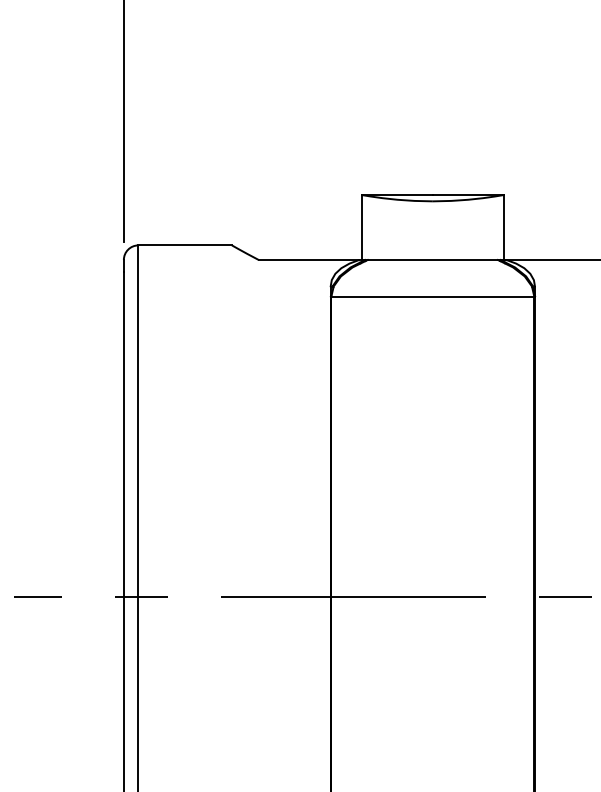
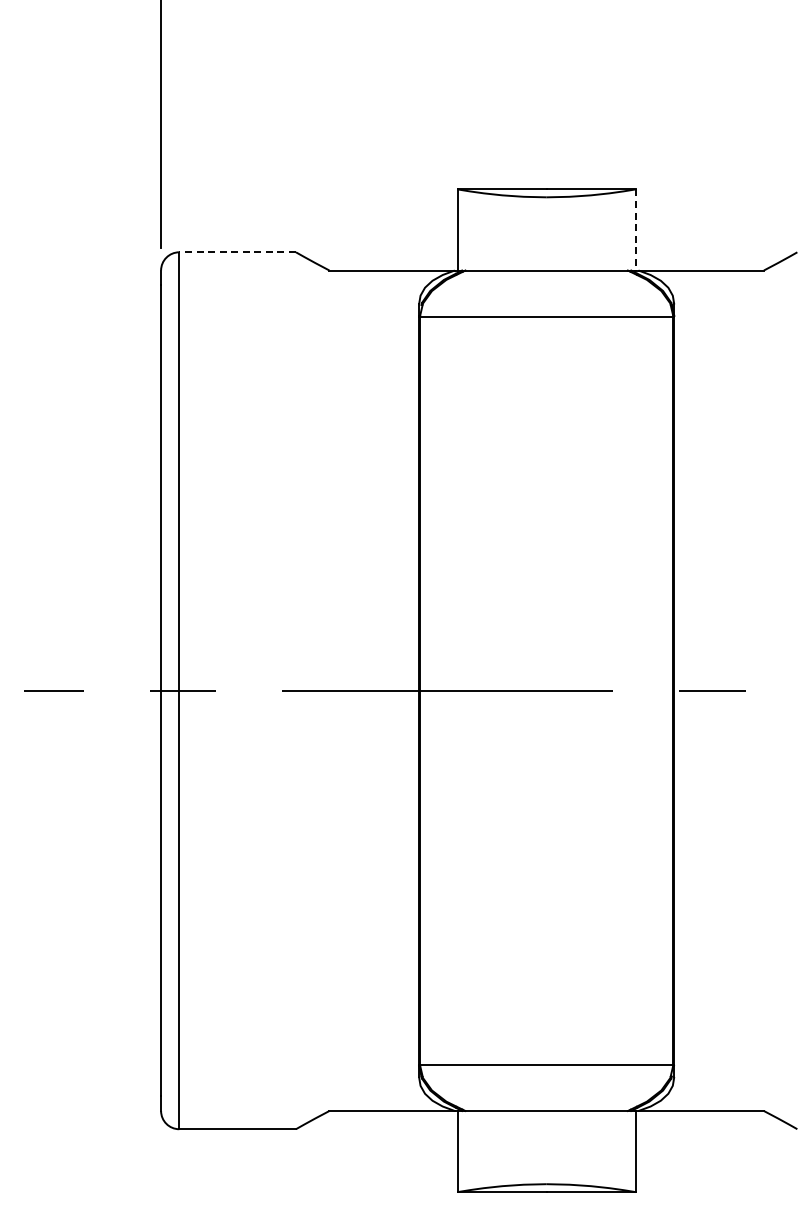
line: (504, 227) -> (635, 229), solid -> dashed
line: (185, 245) -> (237, 252), solid -> dashed

